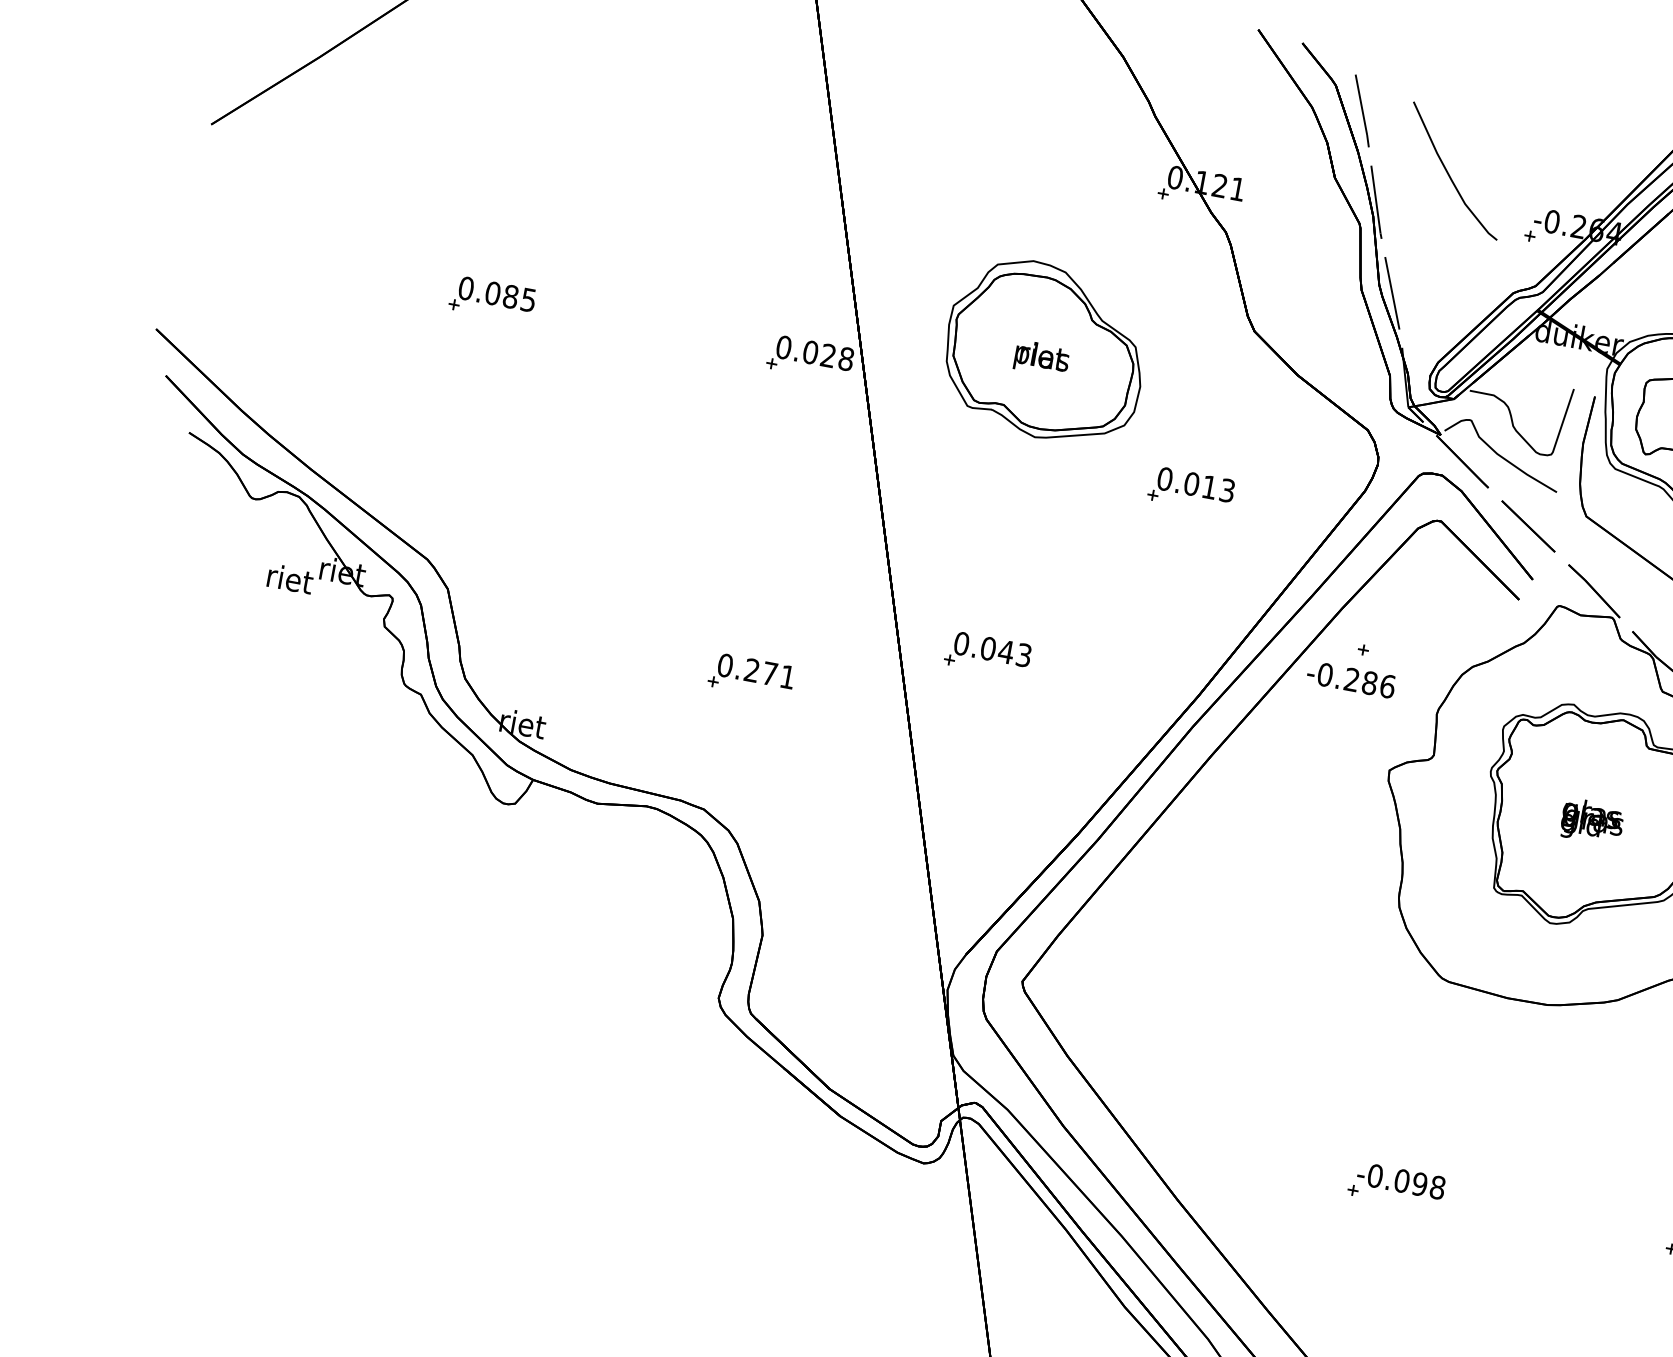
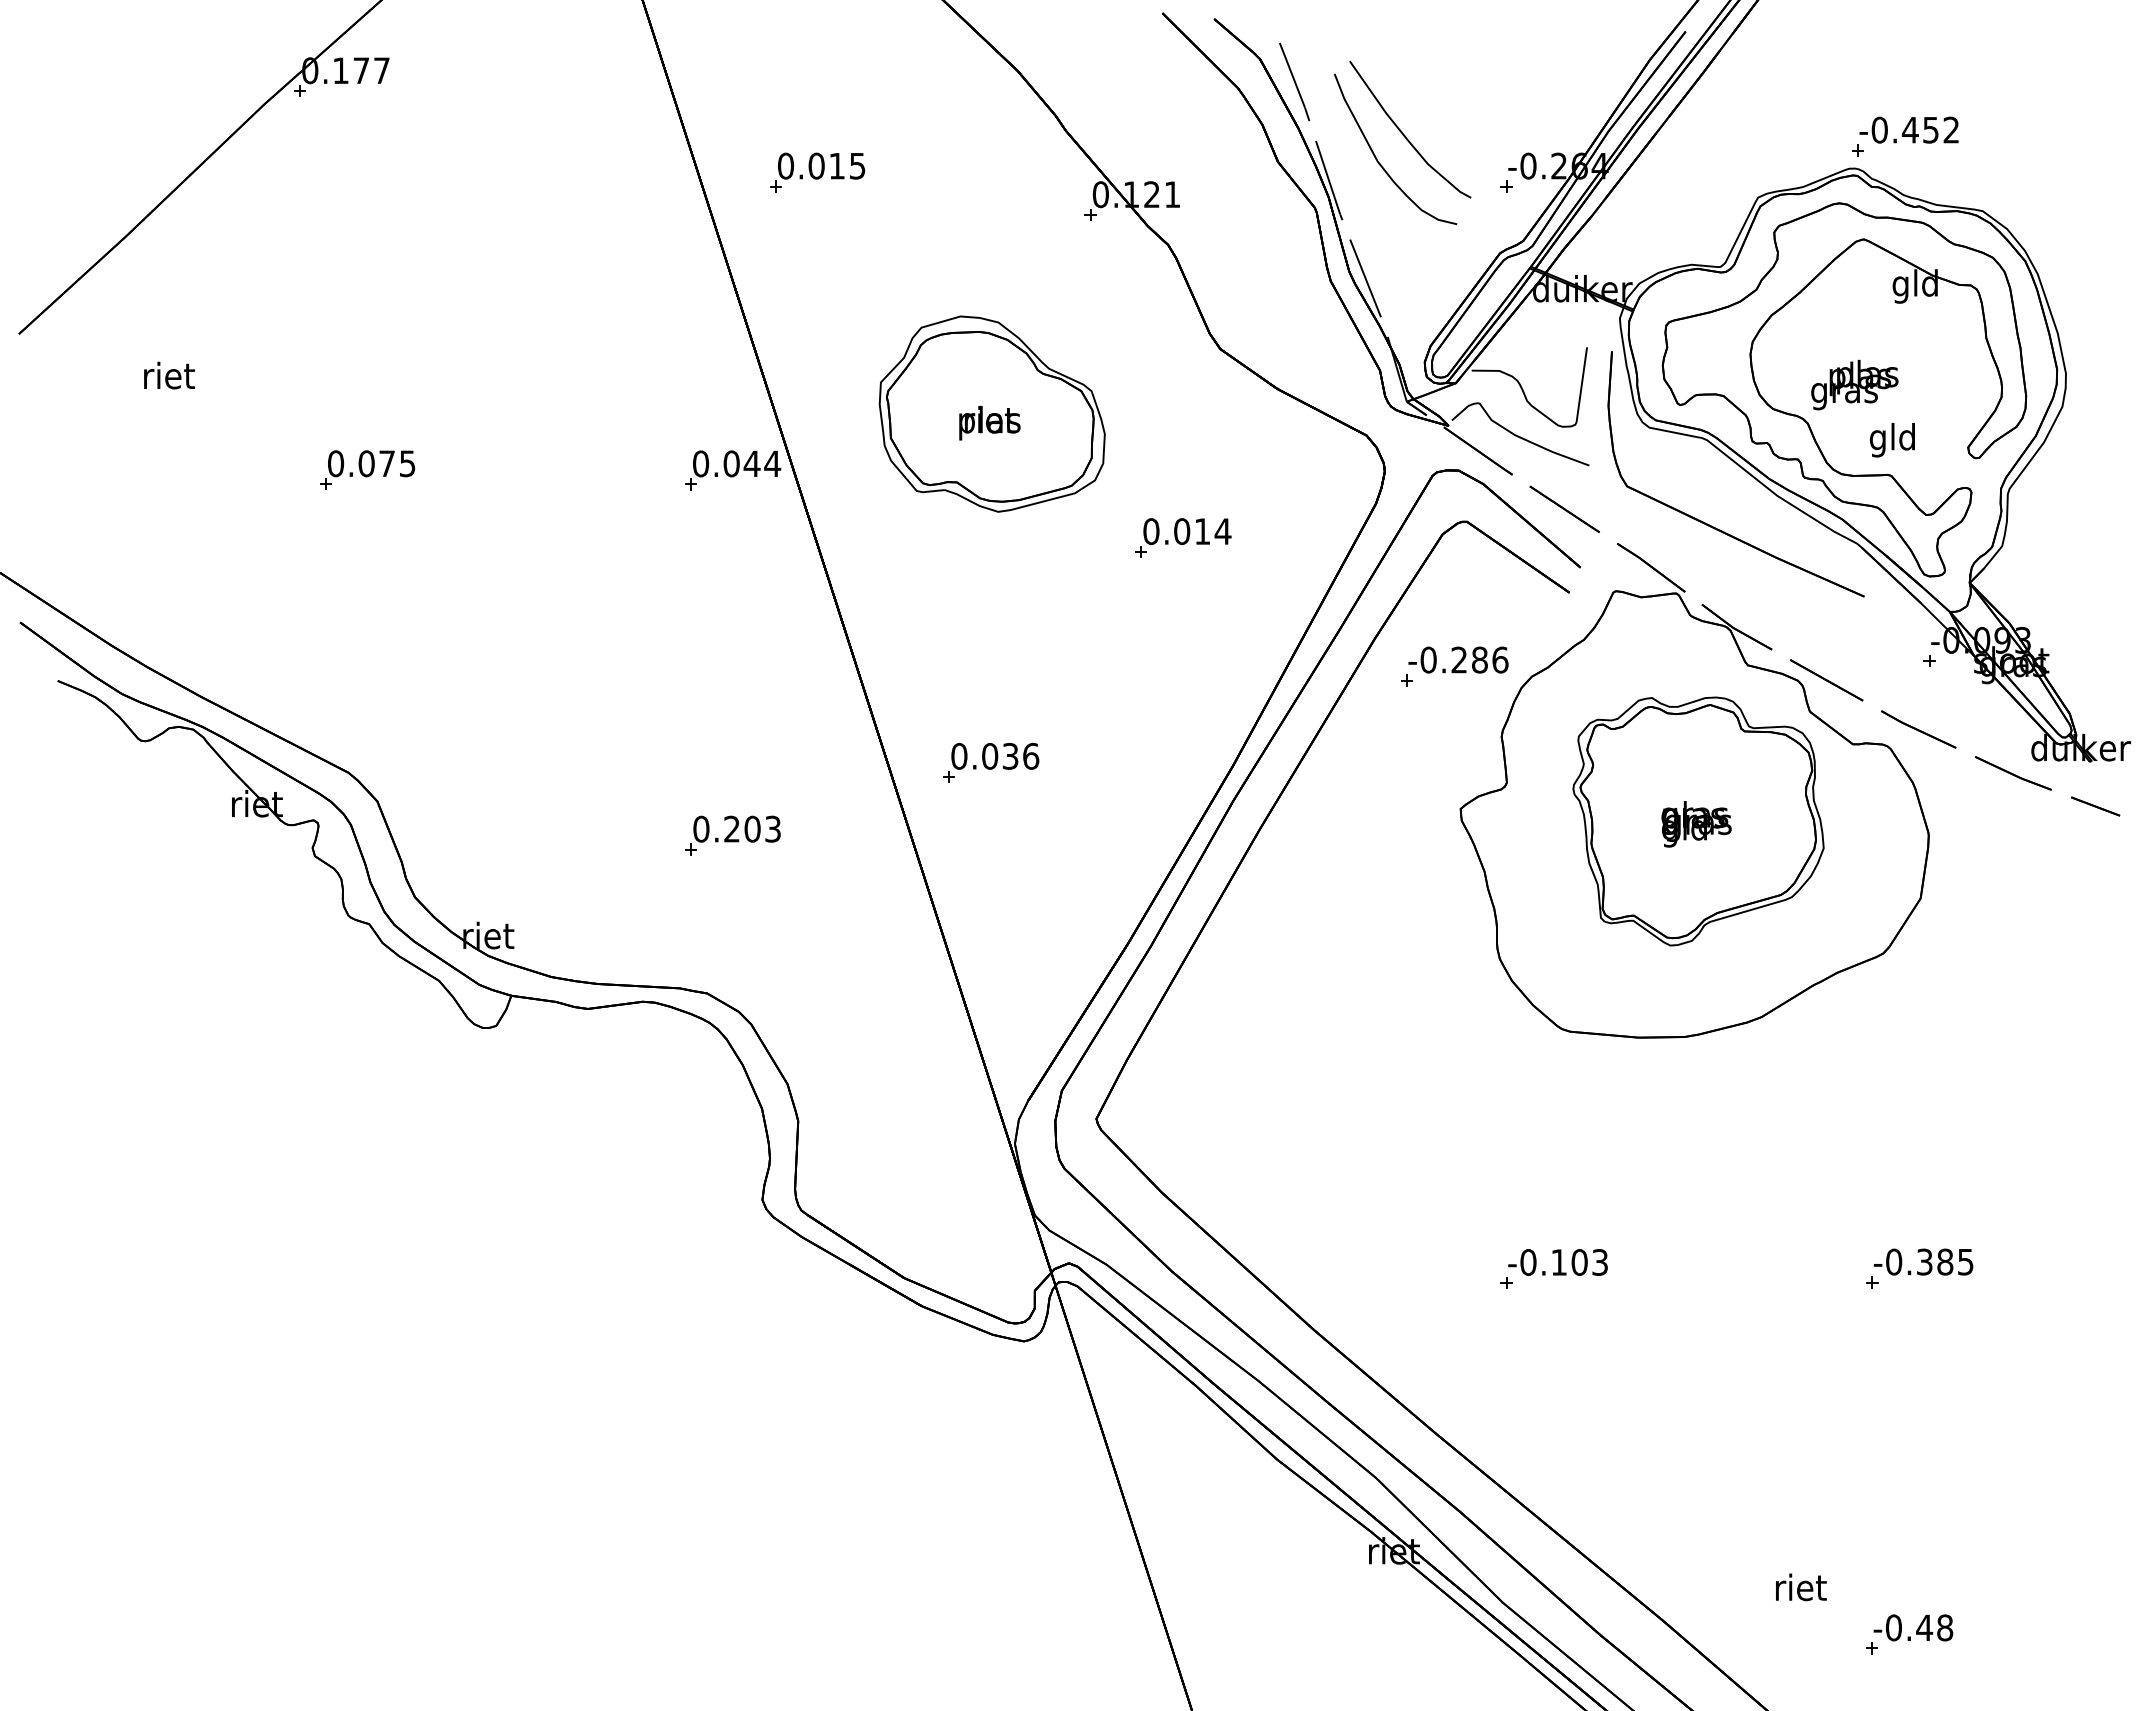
part: (932, 112) -> (817, 172), added
curve: (1422, 190) -> (1377, 158), added
text: (511, 296) -> (387, 463), 0.085 -> 0.075
text: (837, 357) -> (762, 463), 0.028 -> 0.044
text: (1226, 490) -> (1222, 531), 0.013 -> 0.014
text: (290, 578) -> (169, 375), moved
text: (1015, 652) -> (1020, 755), 0.043 -> 0.036
text: (778, 674) -> (762, 828), 0.271 -> 0.203
text: (1351, 679) -> (1458, 659), moved
text: (1419, 1184) -> (1579, 1262), -0.098 -> -0.103

